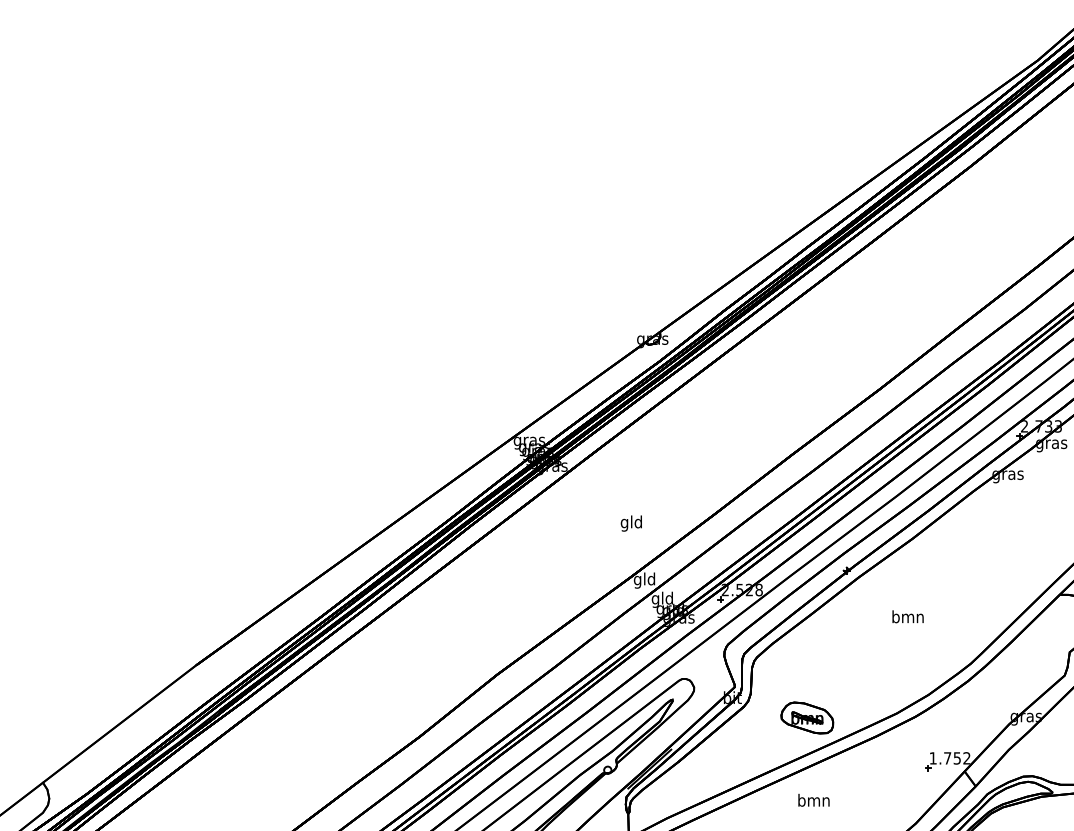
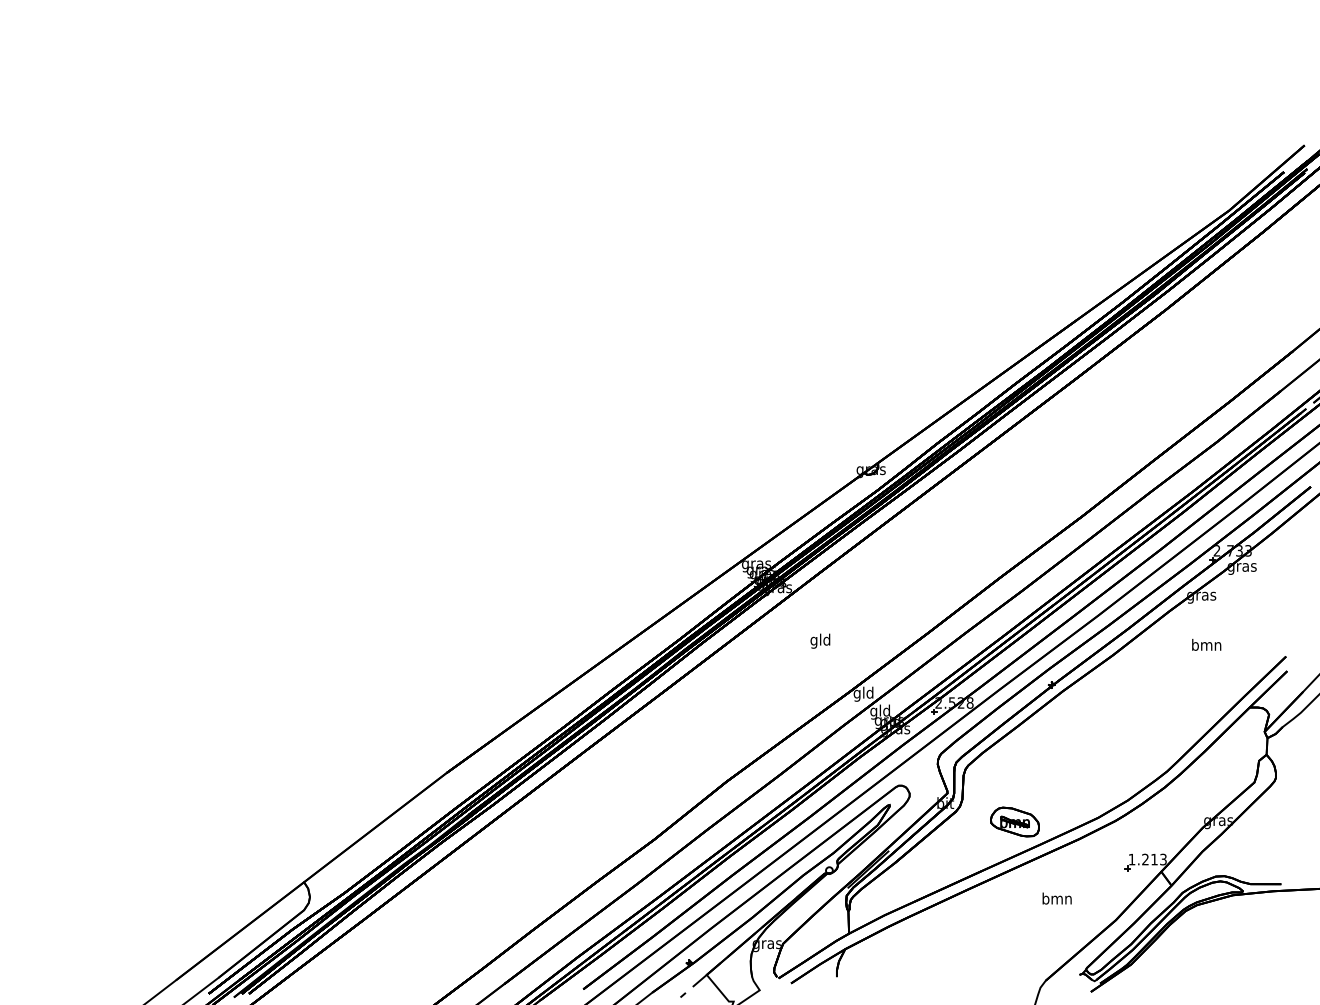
text: (631, 522) -> (820, 640), moved
text: (907, 616) -> (1206, 644), moved
text: (957, 758) -> (1154, 859), 1.752 -> 1.213
text: (813, 800) -> (1056, 898), moved

